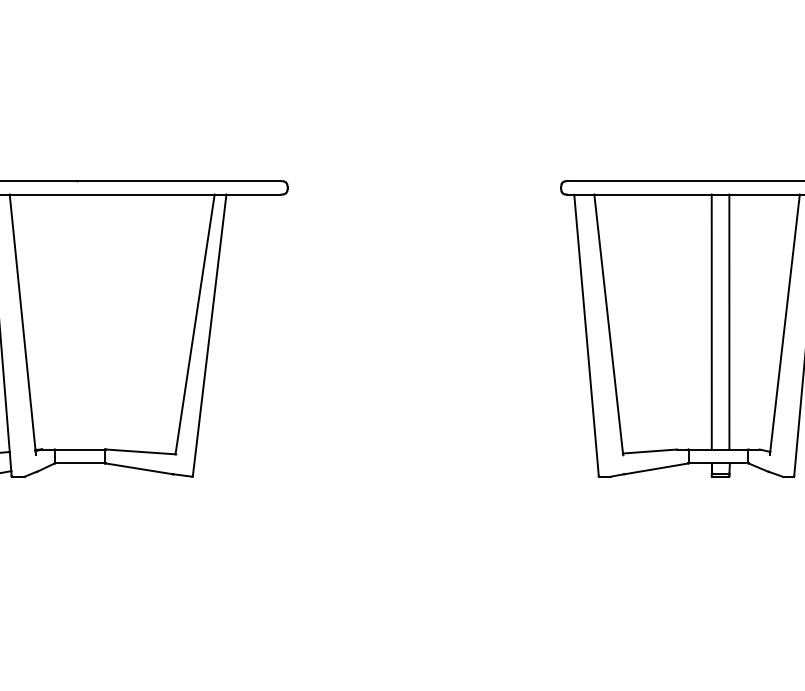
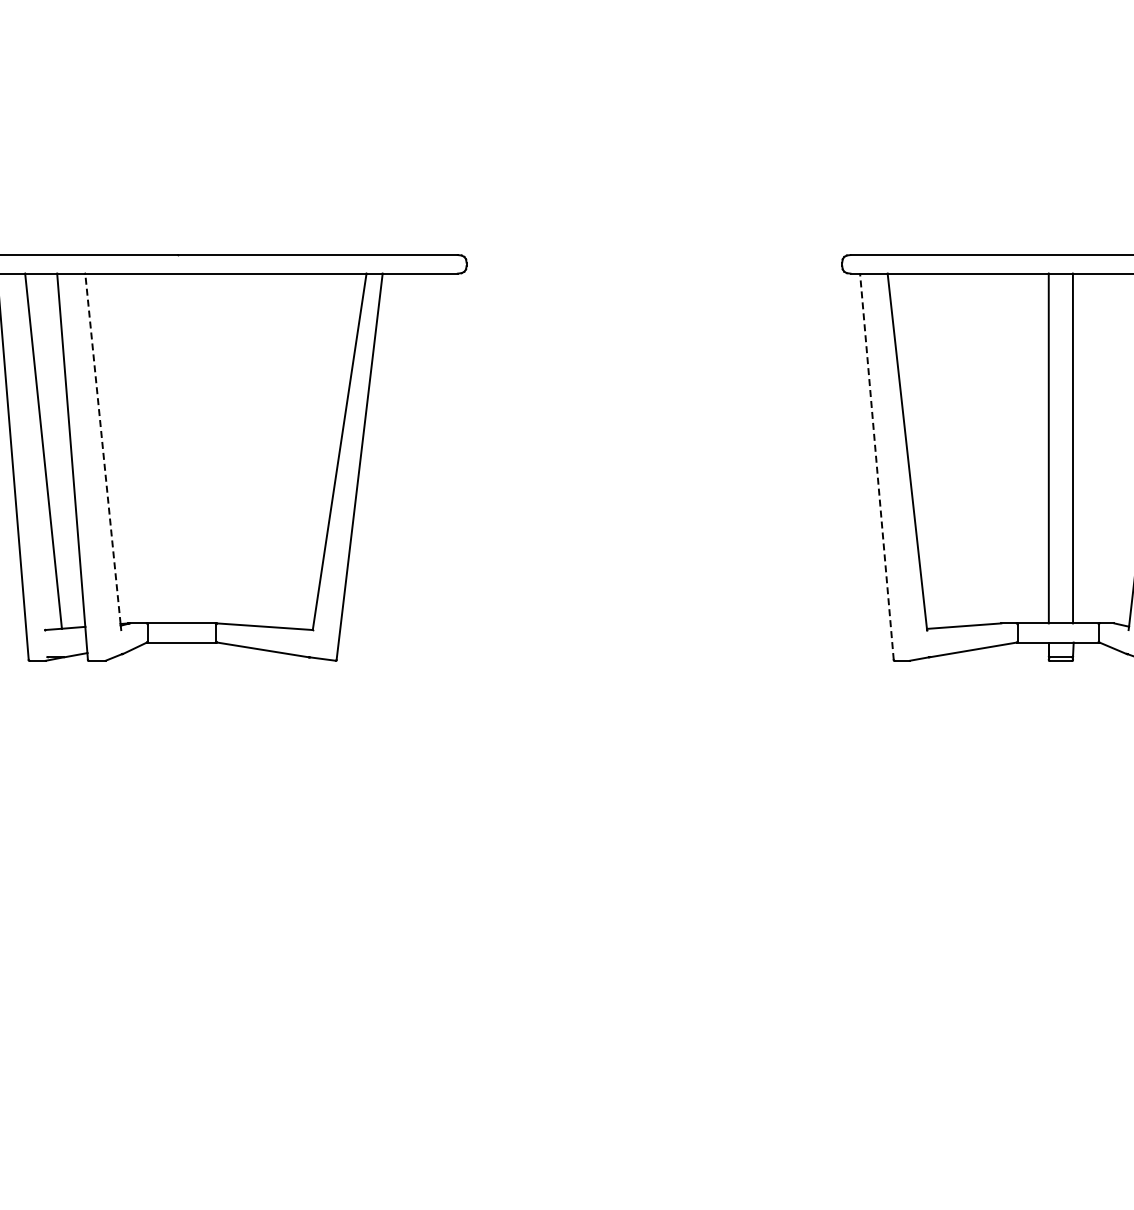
line: (22, 322) -> (102, 448), solid -> dashed
line: (586, 335) -> (876, 466), solid -> dashed

